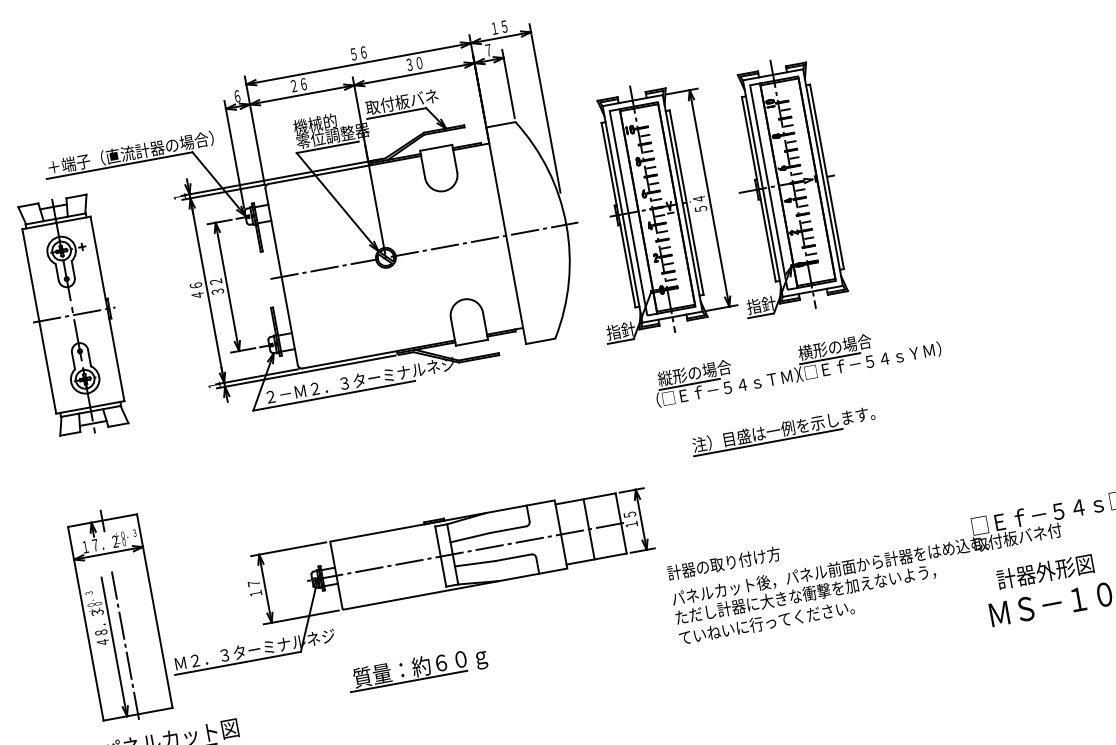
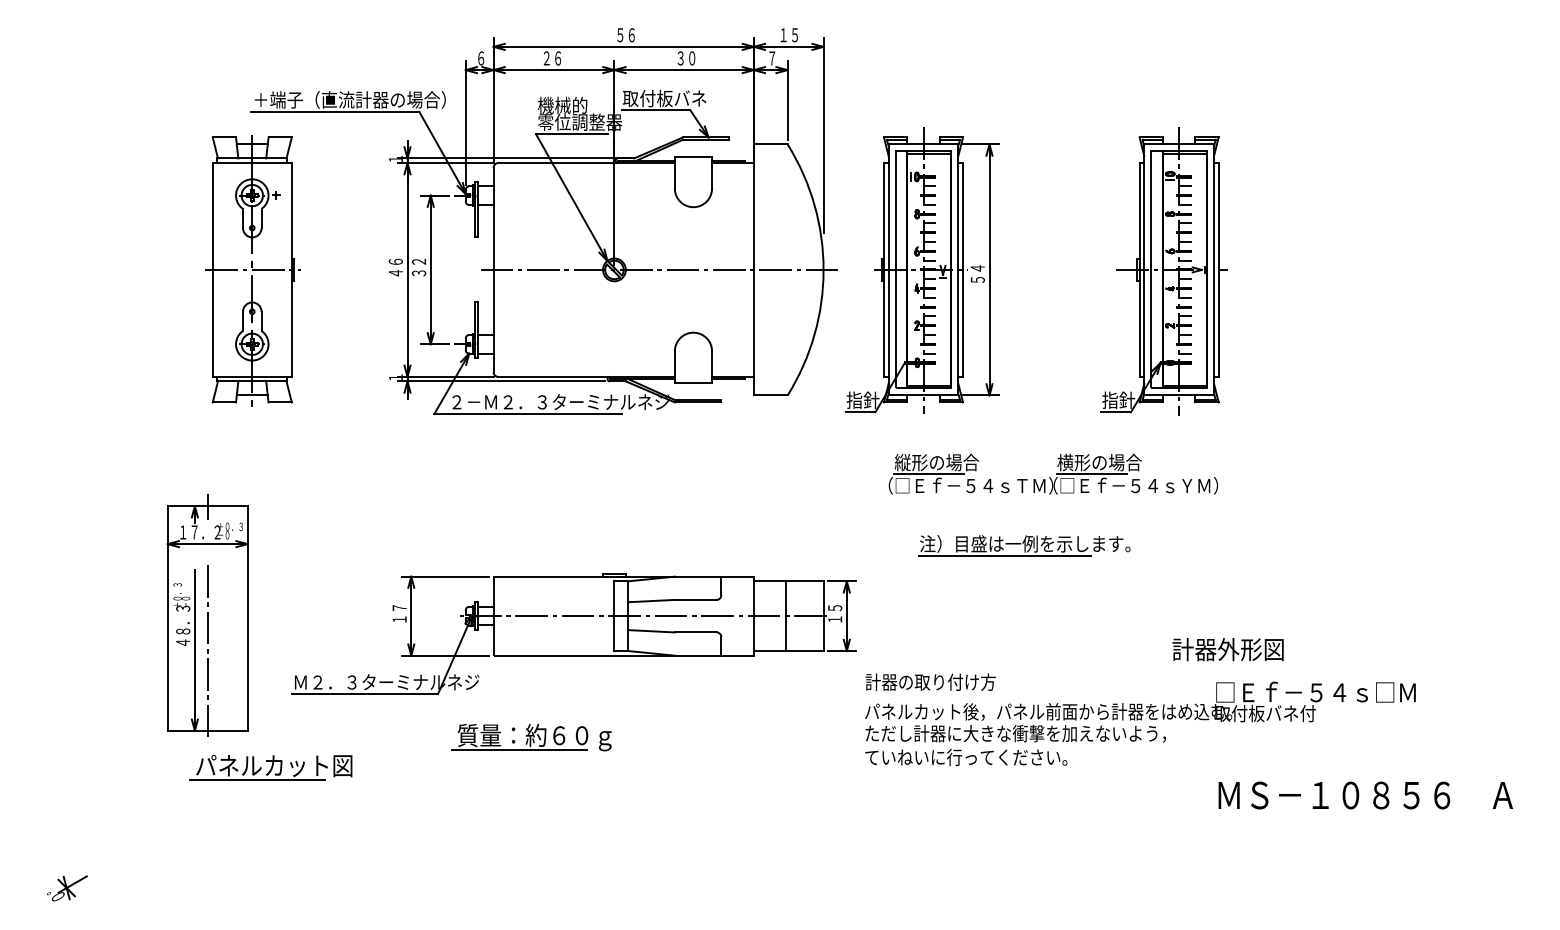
part: (779, 186) -> (1163, 271), moved
text: (1044, 571) -> (1227, 649), moved
part: (119, 614) -> (207, 615), moved
part: (417, 669) -> (531, 737), moved

